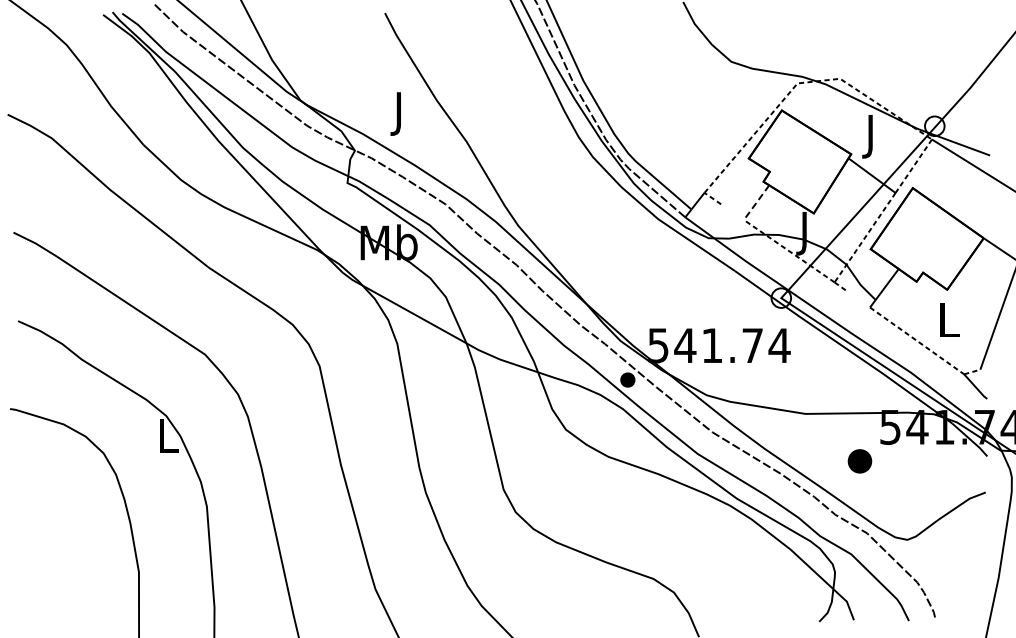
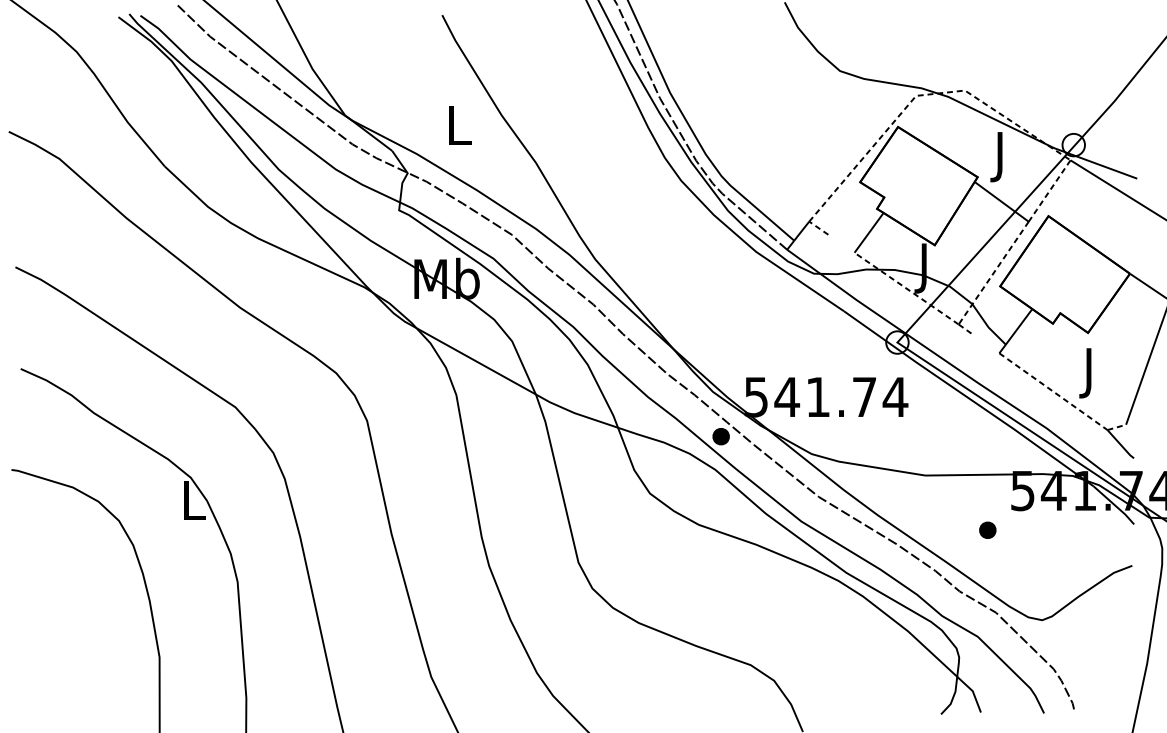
text: (400, 113) -> (460, 130), J -> L
line: (756, 203) -> (868, 233), dashed -> solid
text: (949, 324) -> (1090, 372), L -> J
part: (859, 461) -> (987, 530), size x0.62

